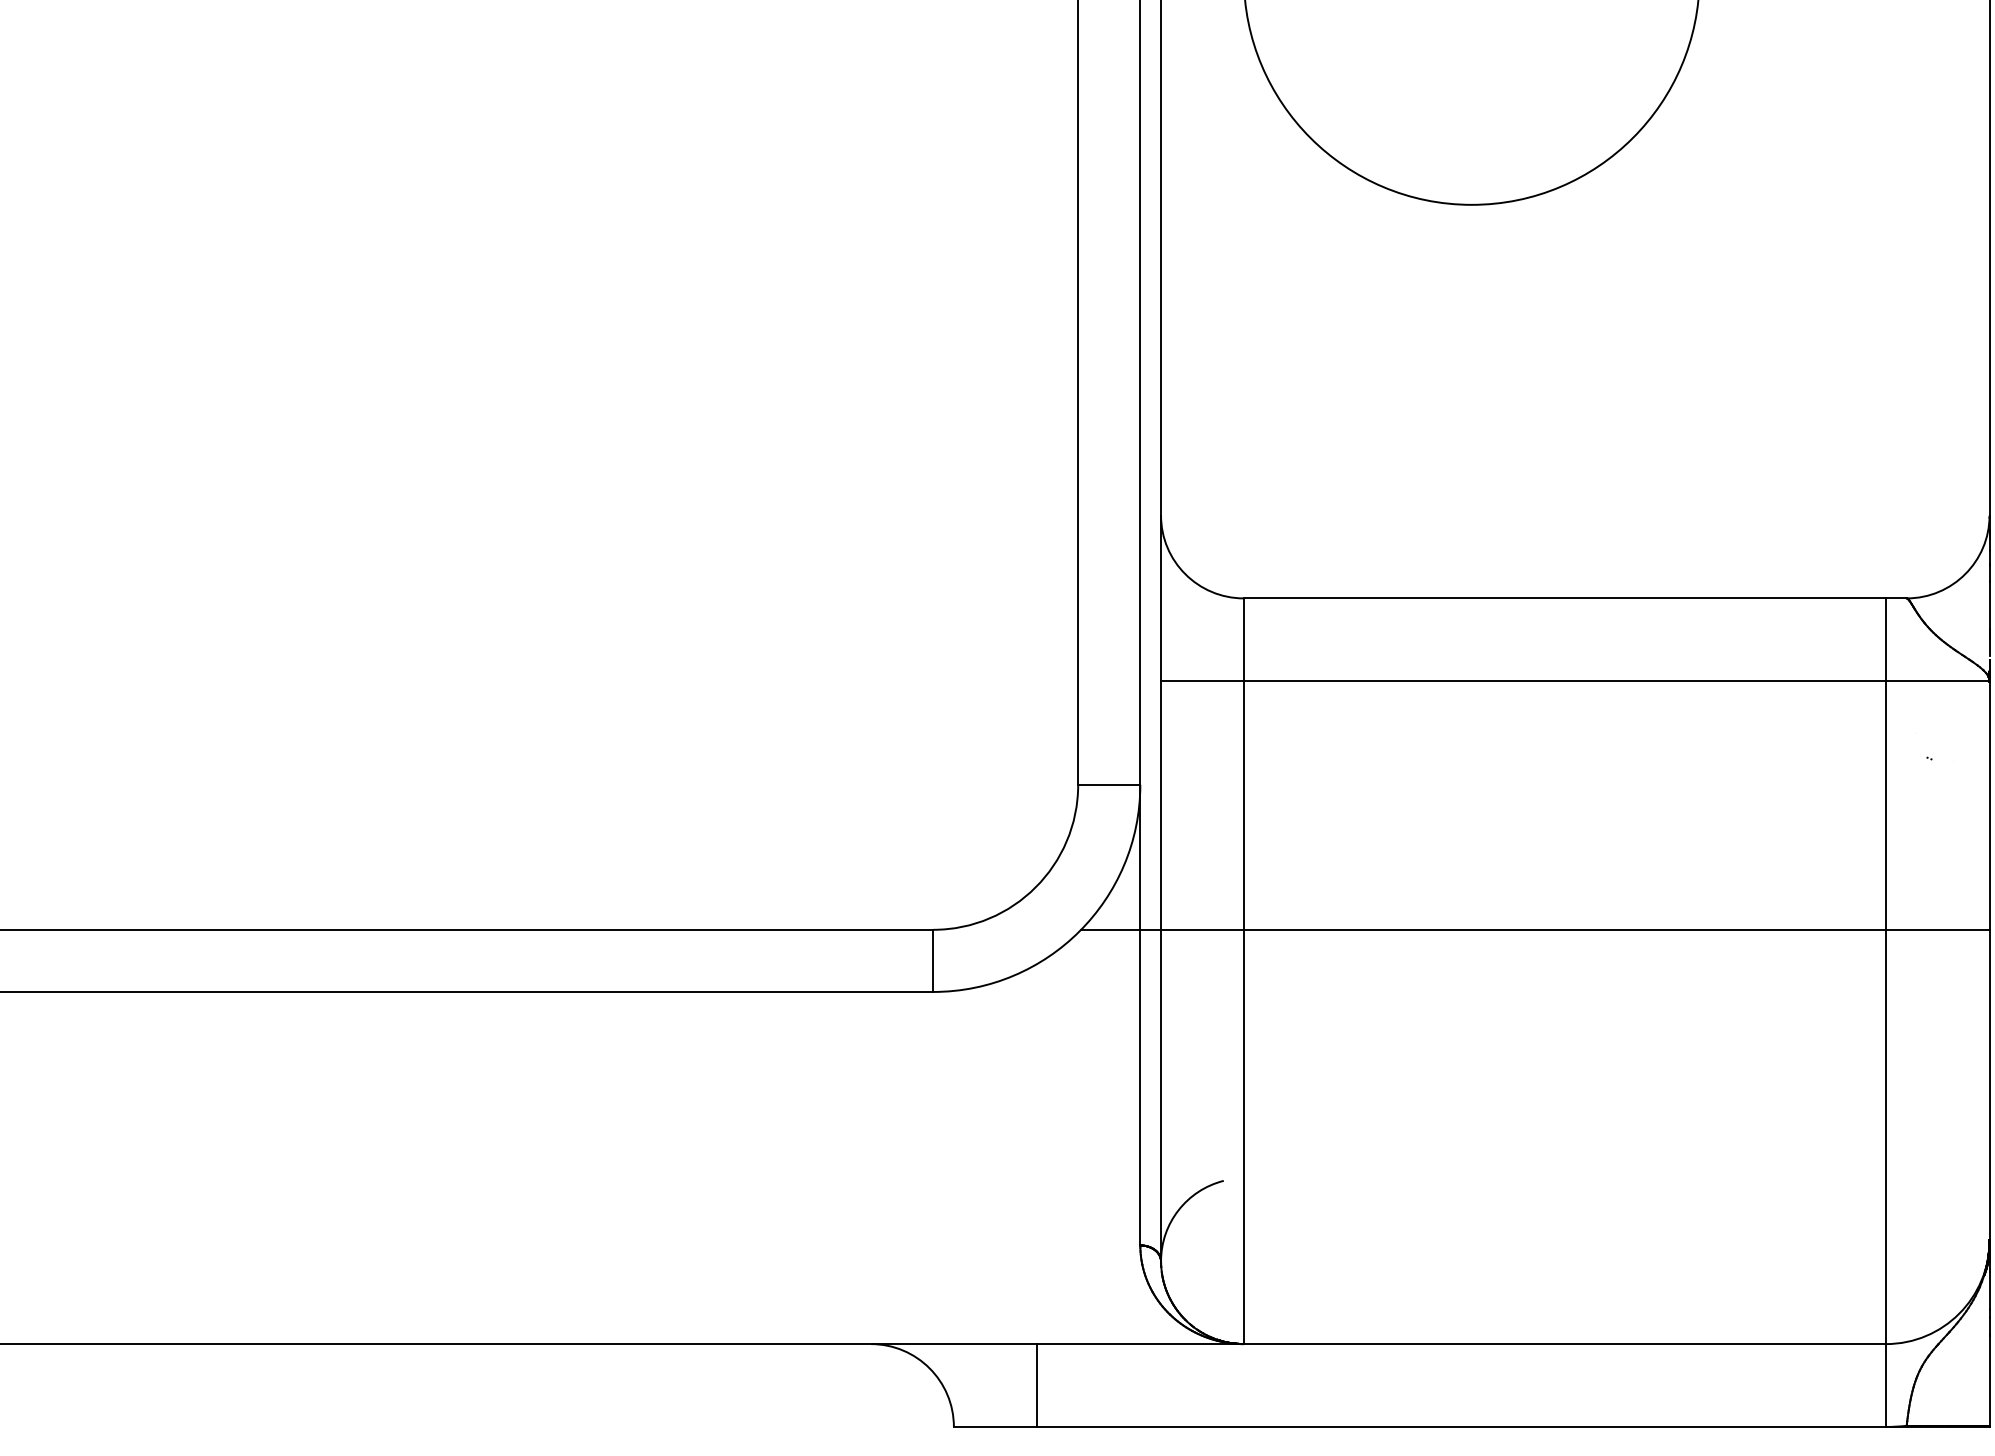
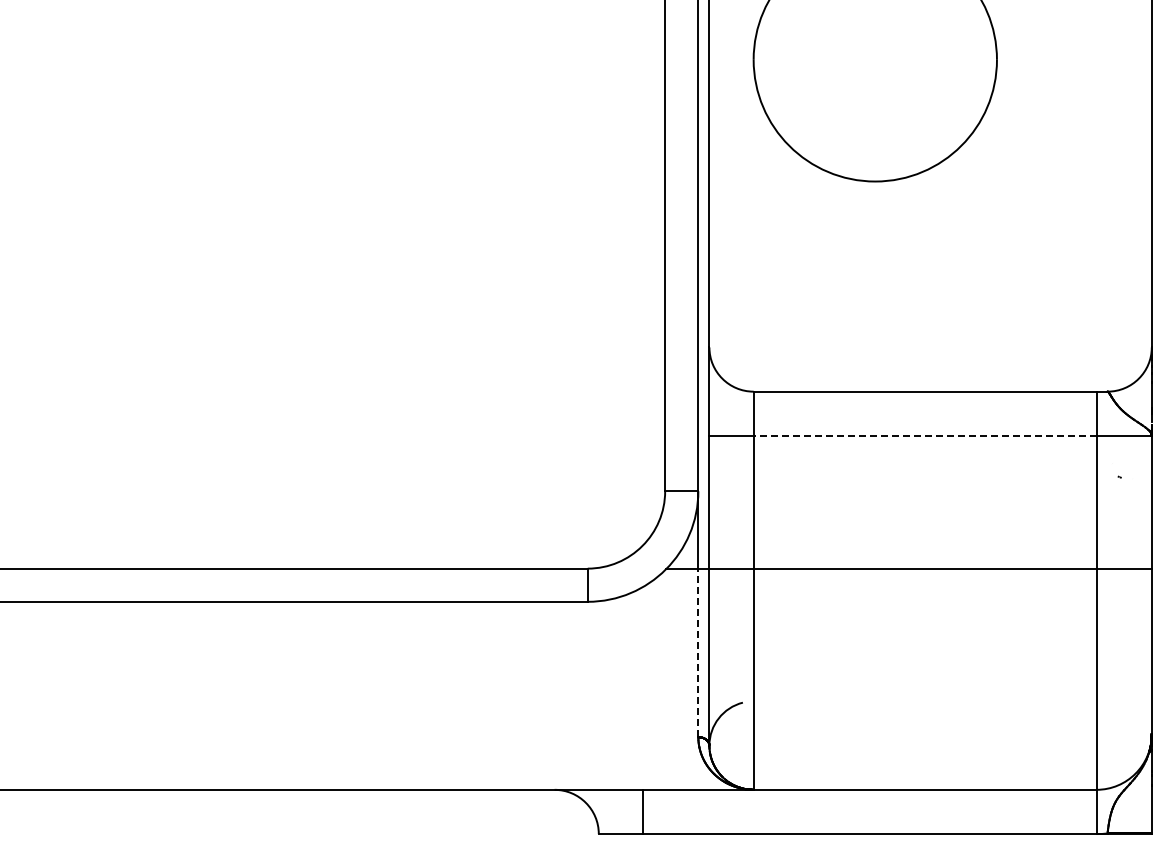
line: (1563, 680) -> (924, 435), solid -> dashed
line: (1140, 1086) -> (698, 652), solid -> dashed

